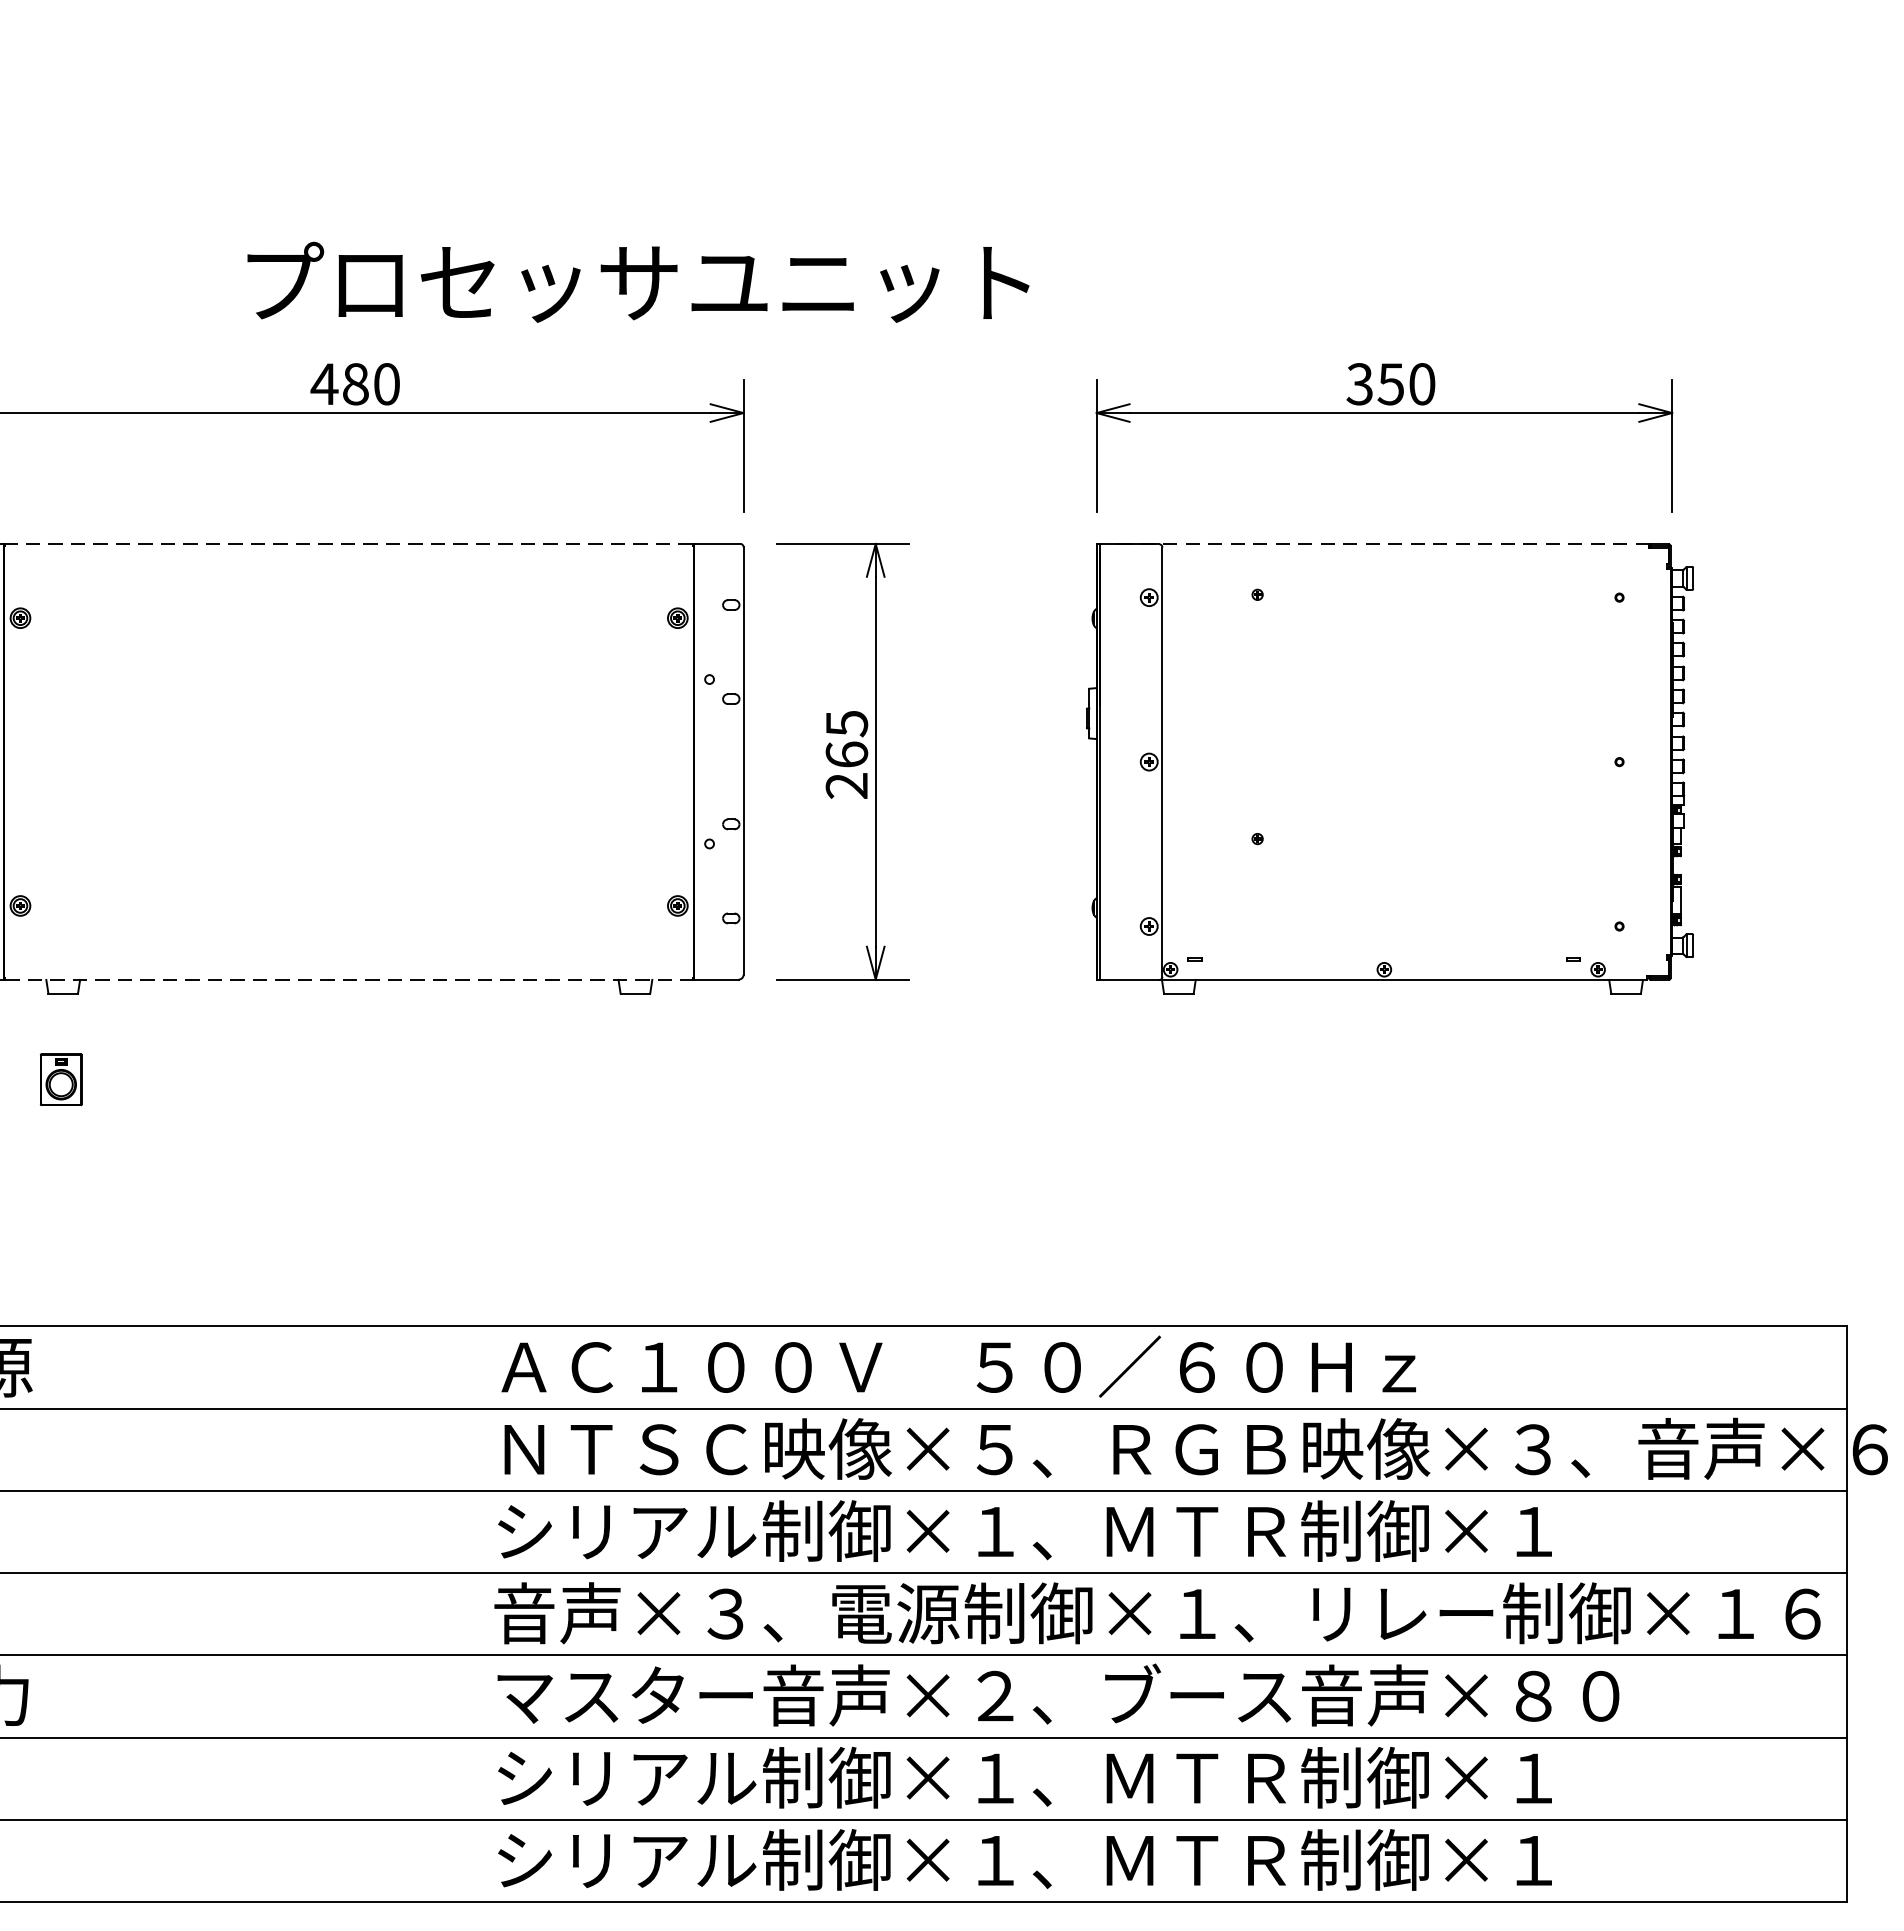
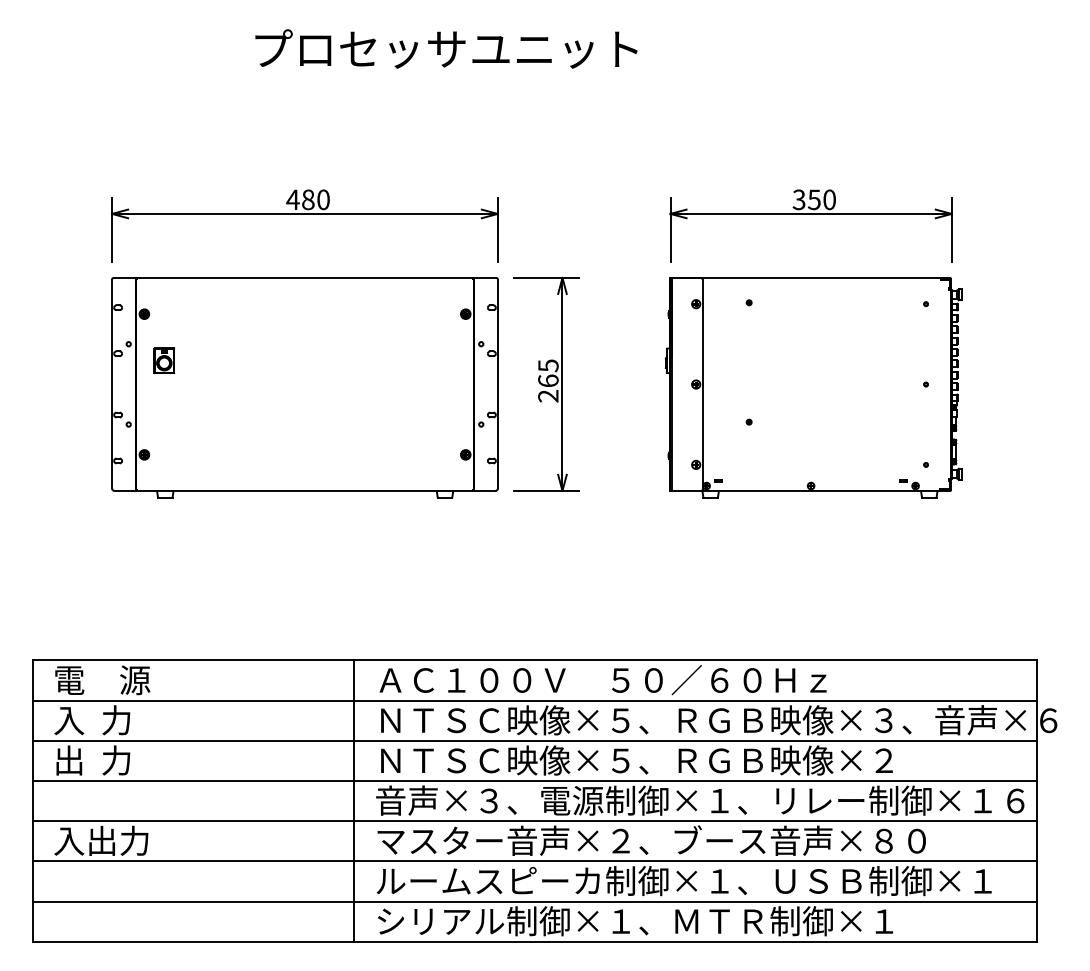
text: (638, 281) -> (446, 48), moved
line: (350, 545) -> (305, 278), dashed -> solid
line: (1383, 545) -> (810, 278), dashed -> solid
line: (350, 980) -> (305, 491), dashed -> solid
part: (61, 1079) -> (164, 360), moved
text: (1023, 1531) -> (634, 760), シリアル制御×１、ＭＴＲ制御×１ -> ＮＴＳＣ映像×５、ＲＧＢ映像×２
line: (450, 1612) -> (354, 800), added
text: (1123, 1778) -> (683, 881), シリアル制御×１、ＭＴＲ制御×１ -> ルームスピーカ制御×１、ＵＳＢ制御×１

